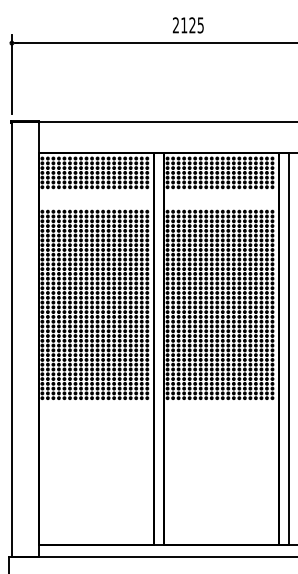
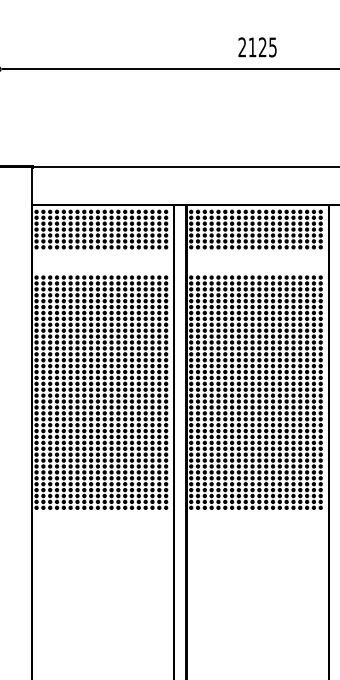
text: (187, 25) -> (256, 47), moved

